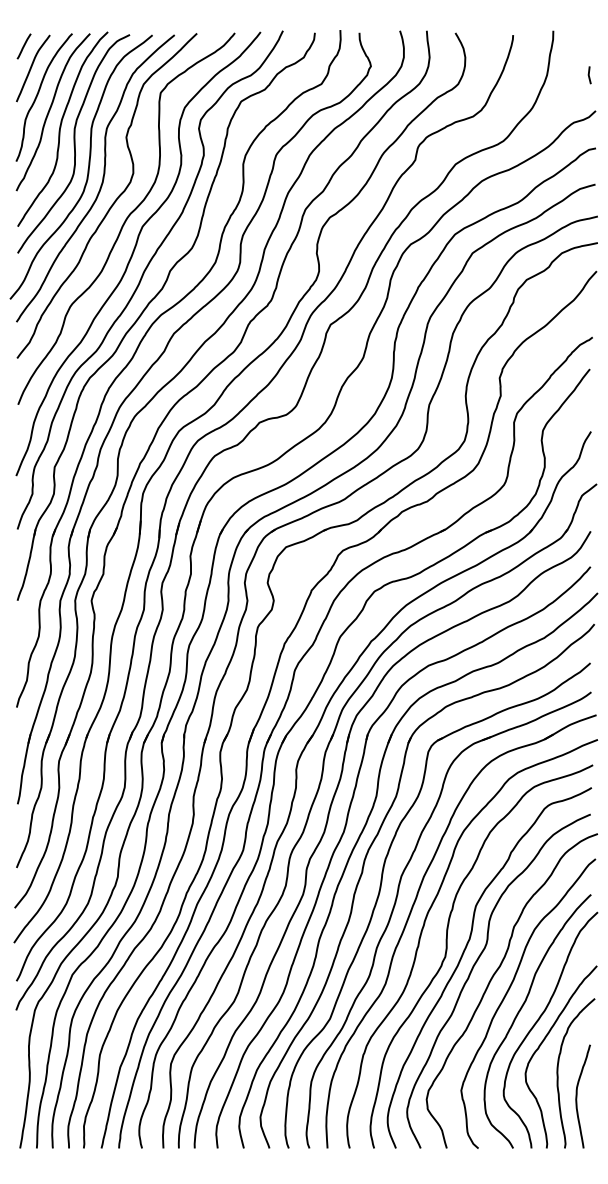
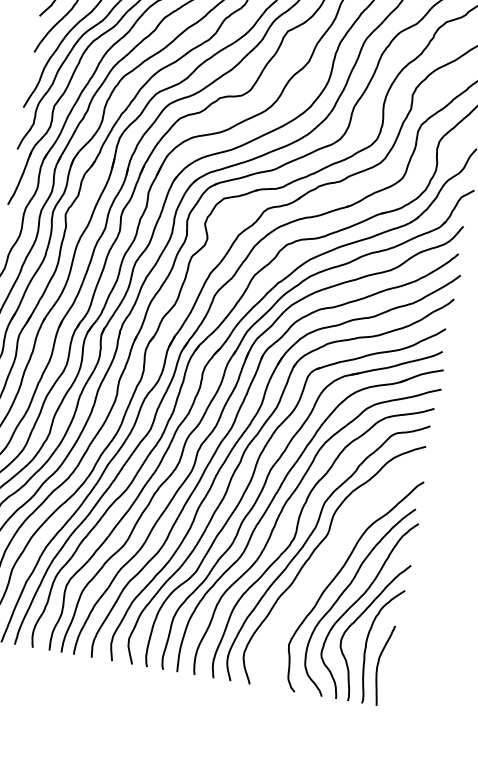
curve: (491, 981) -> (326, 563), removed

